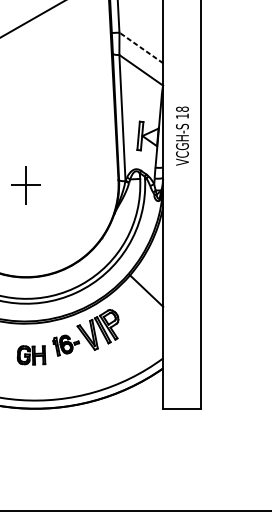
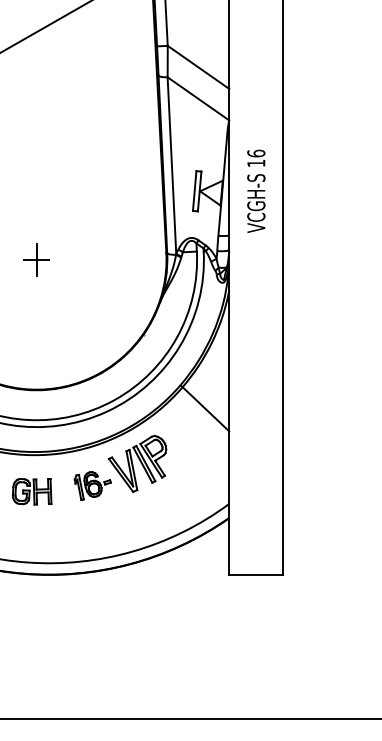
line: (141, 48) -> (198, 67), dashed -> solid
text: (182, 109) -> (256, 153), 18 -> 16
part: (26, 184) -> (36, 259), size x0.62
part: (31, 355) -> (31, 491), moved

